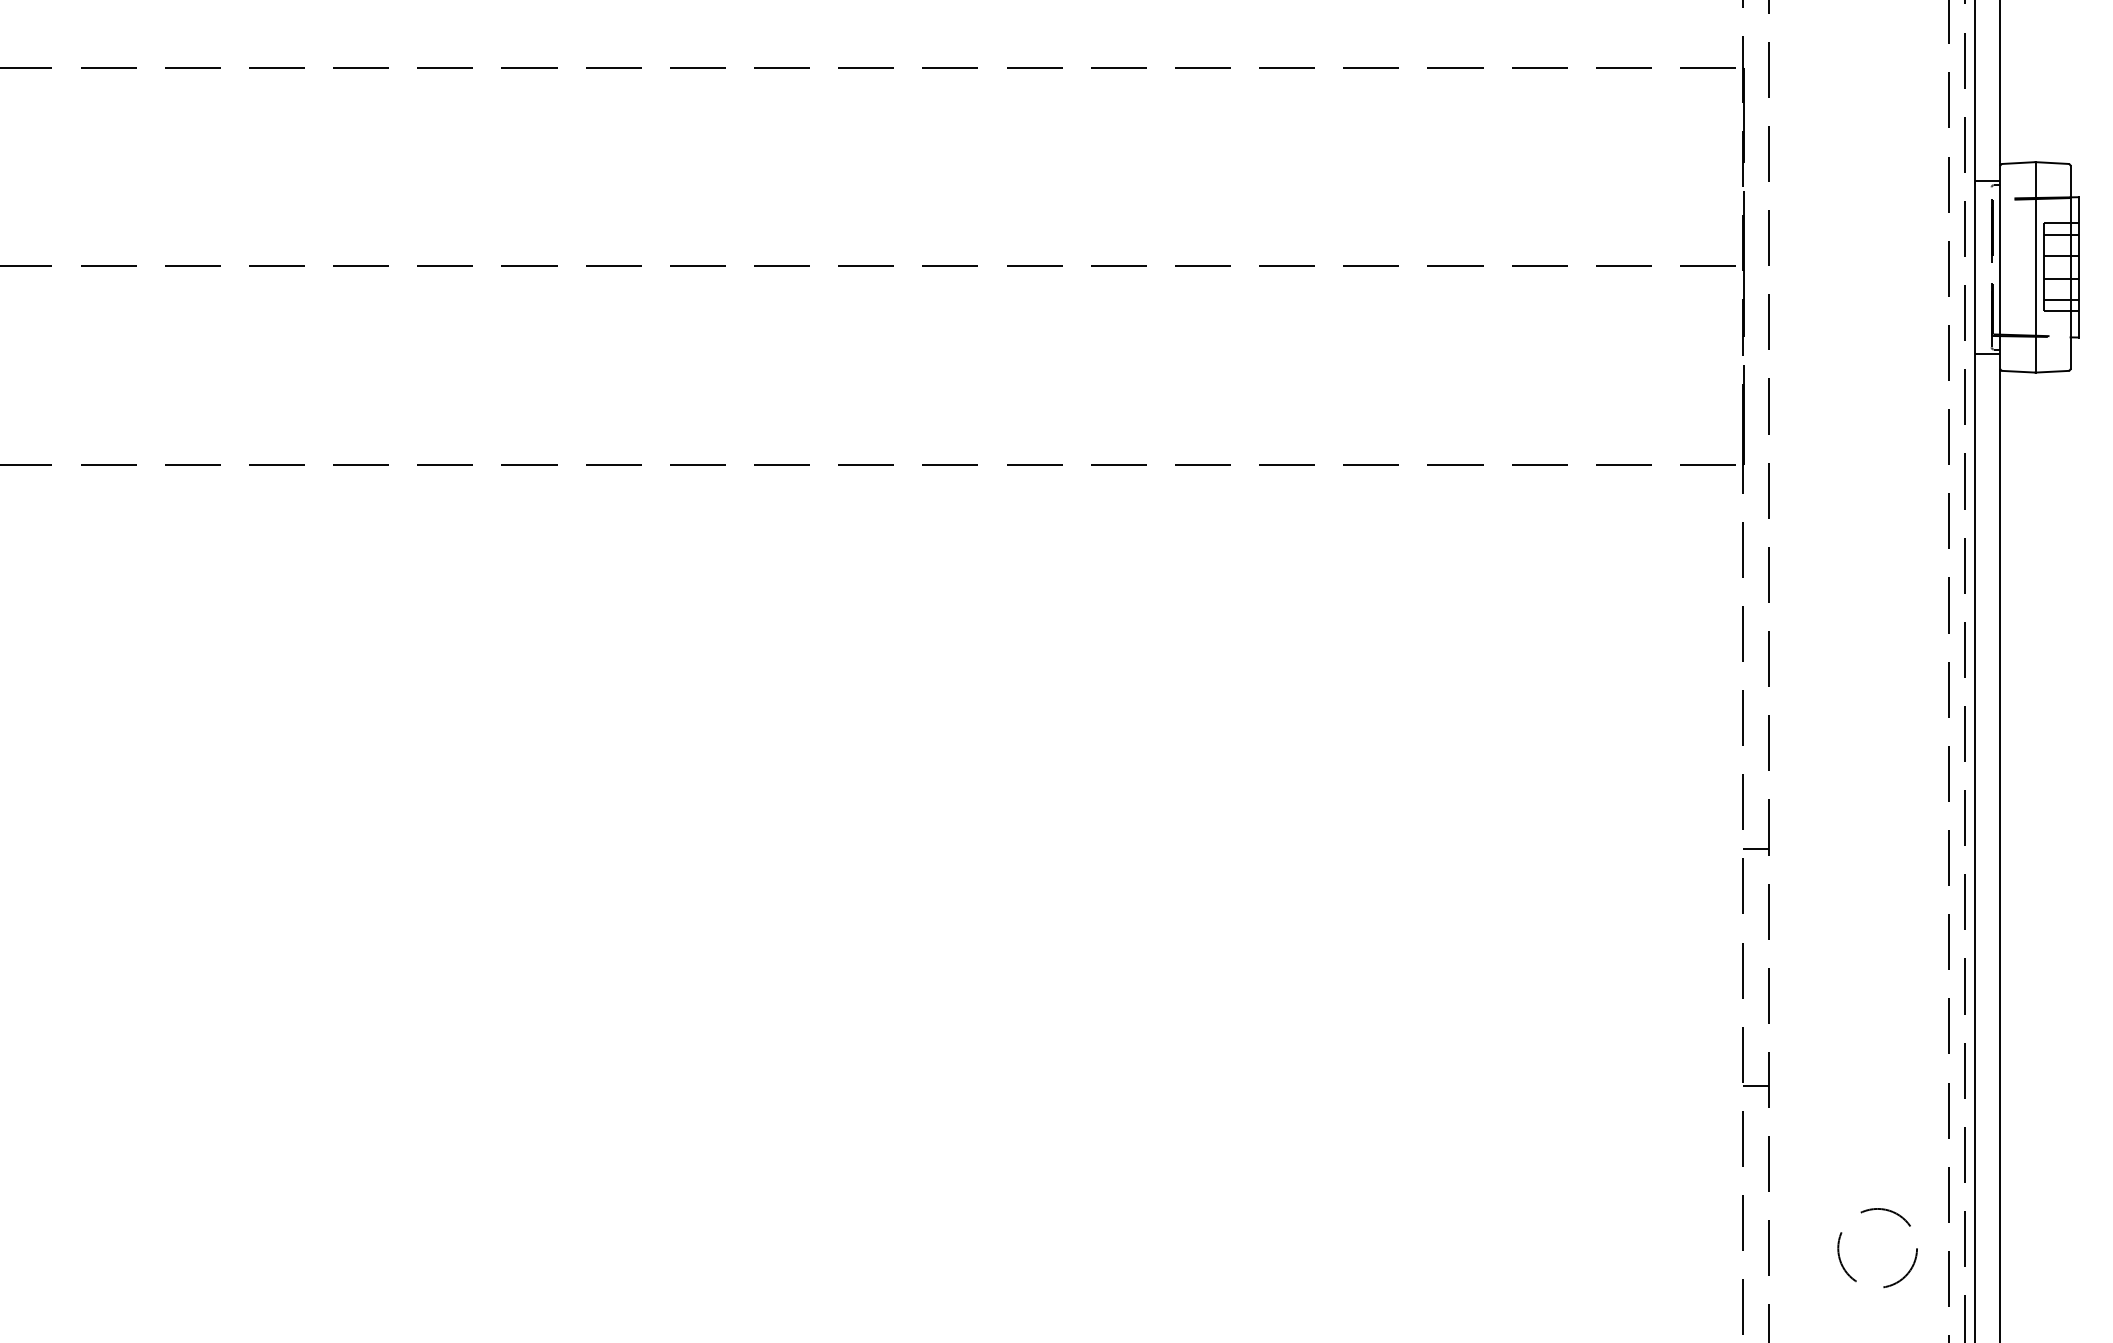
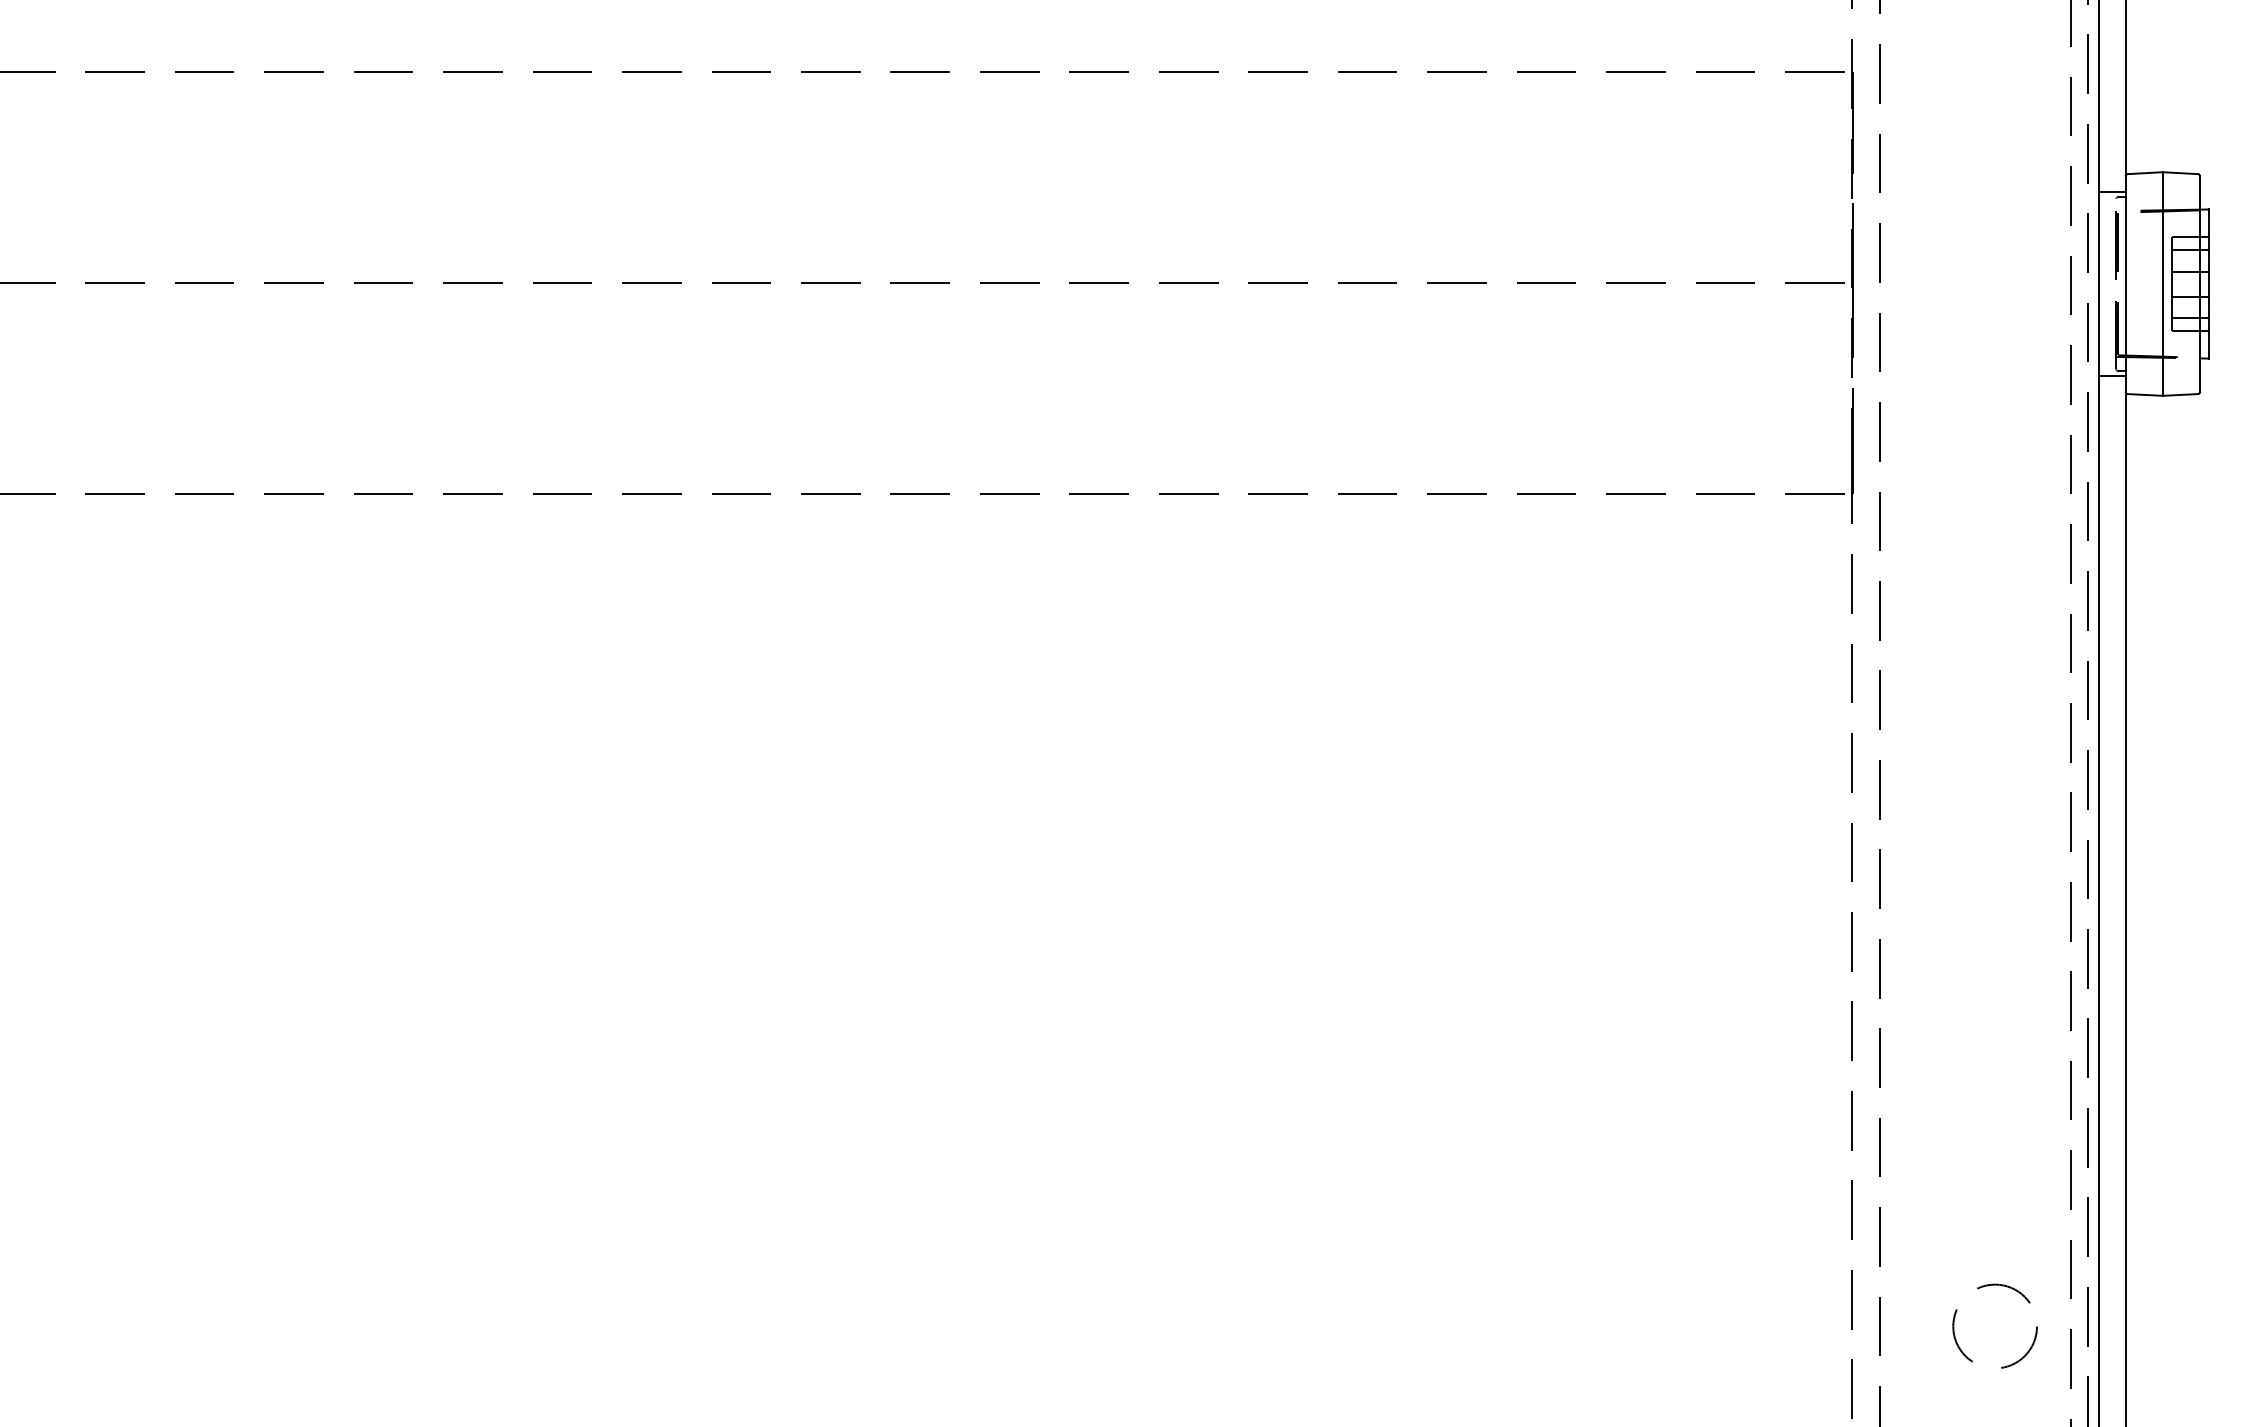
line: (1755, 849) -> (1865, 902), removed
line: (1755, 1086) -> (1865, 1154), removed

